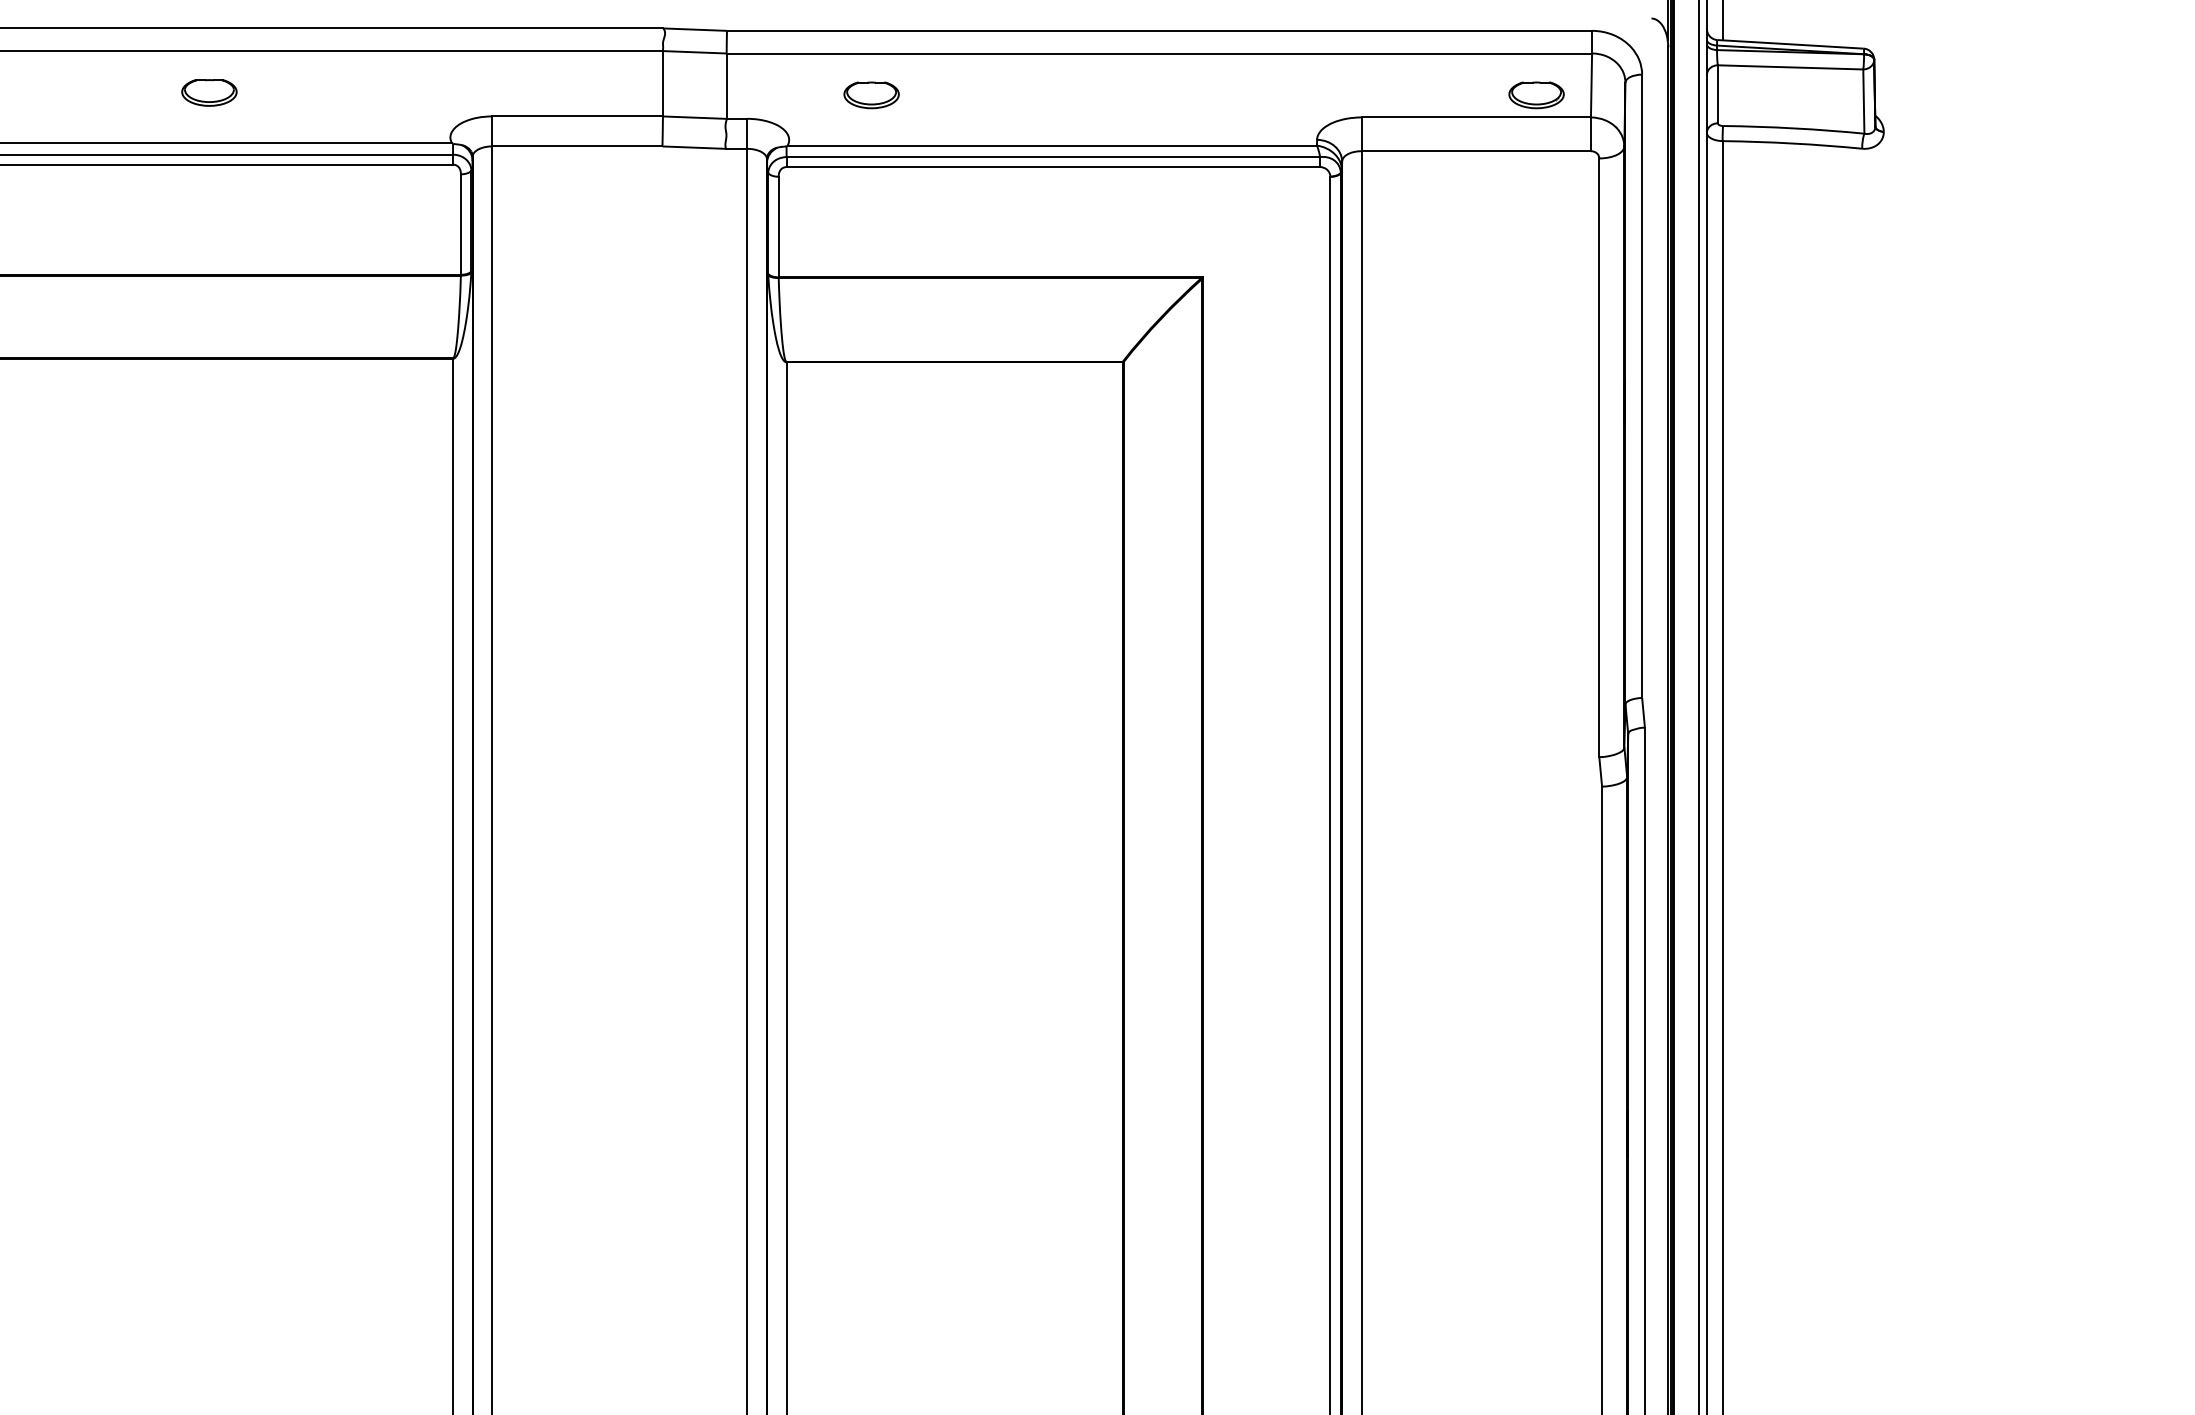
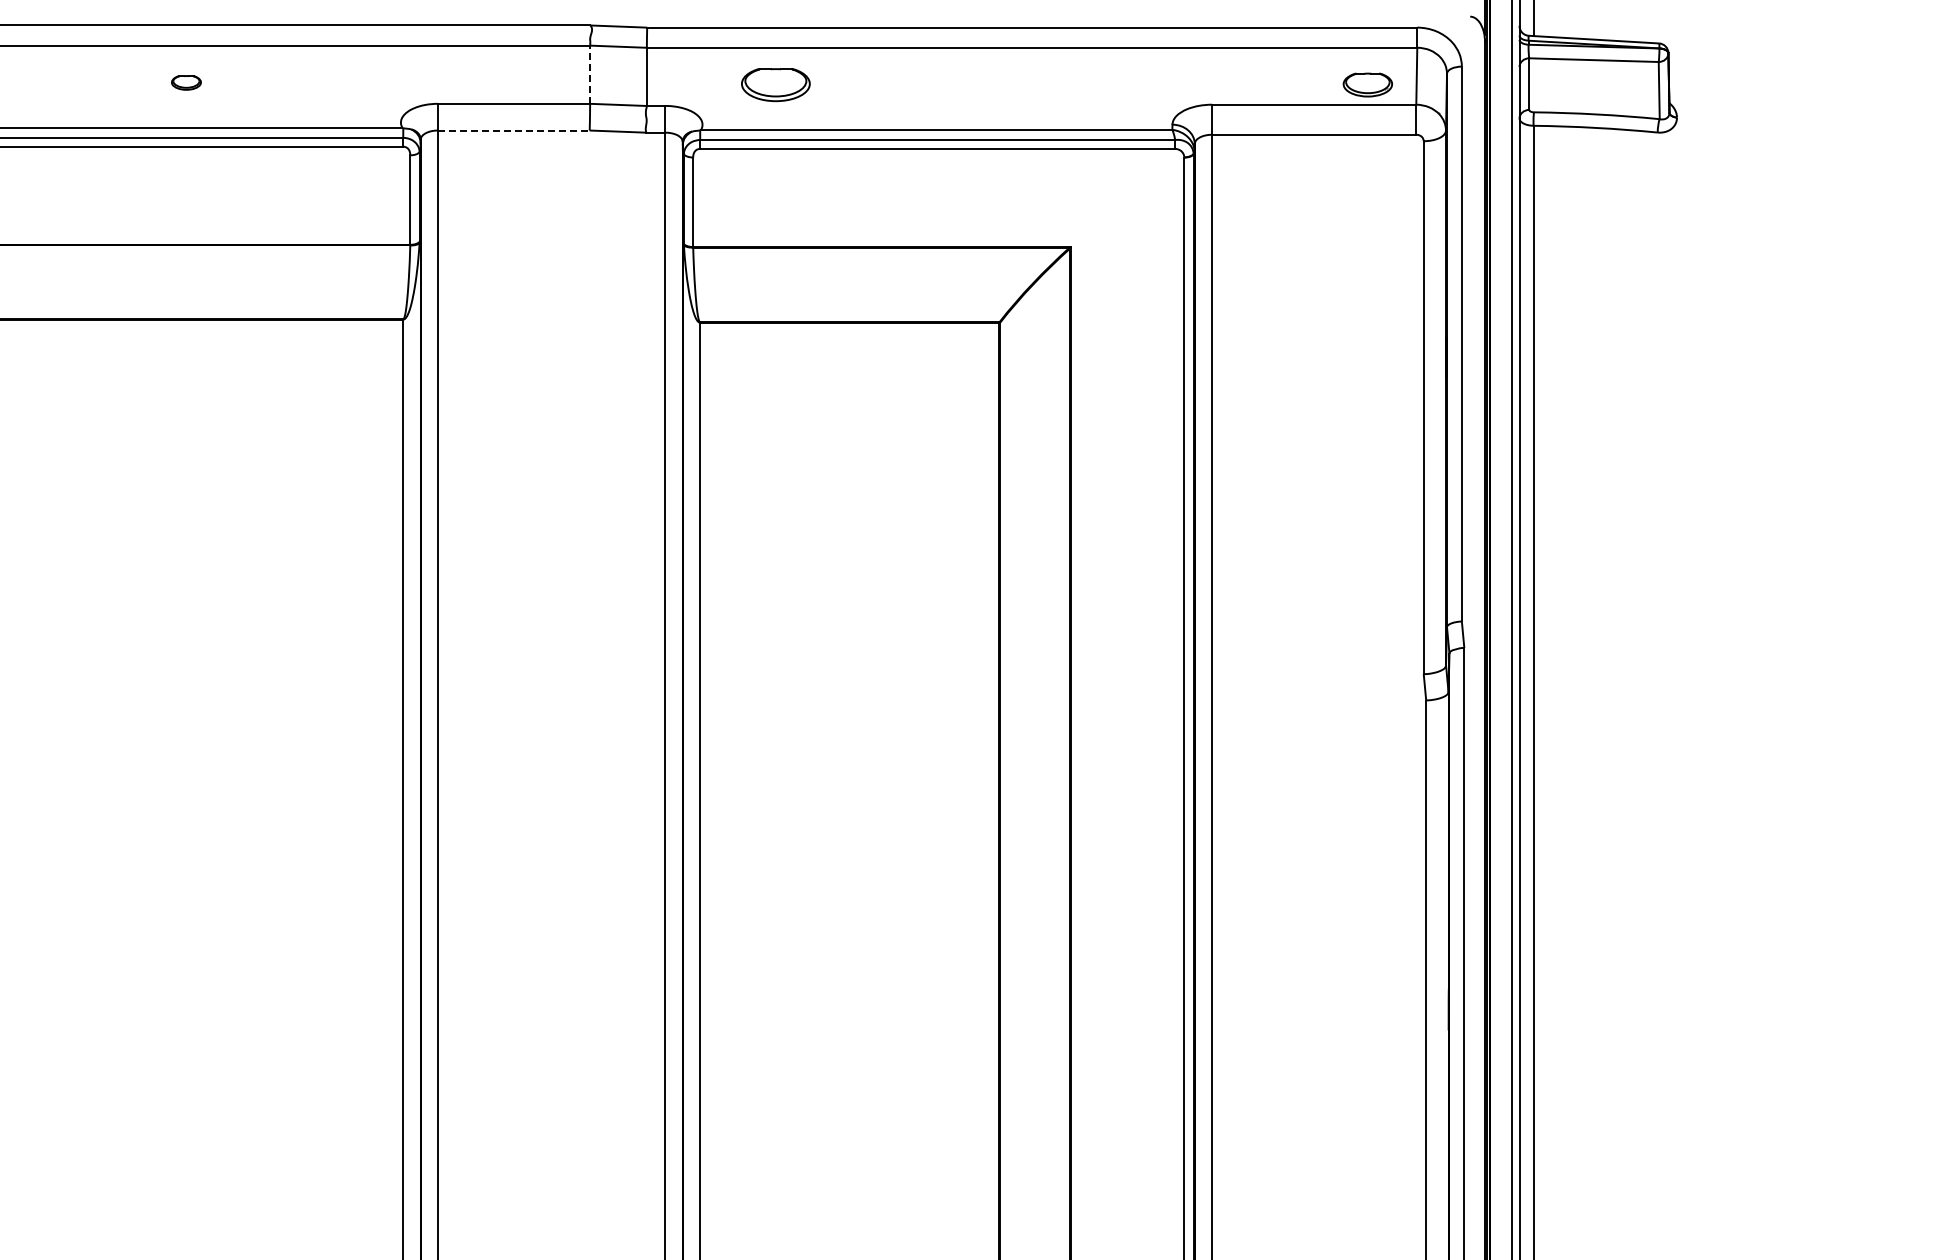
line: (663, 83) -> (590, 74), solid -> dashed
part: (209, 92) -> (186, 82), size x0.6
part: (871, 94) -> (775, 84), size x1.4
line: (576, 146) -> (513, 130), solid -> dashed

